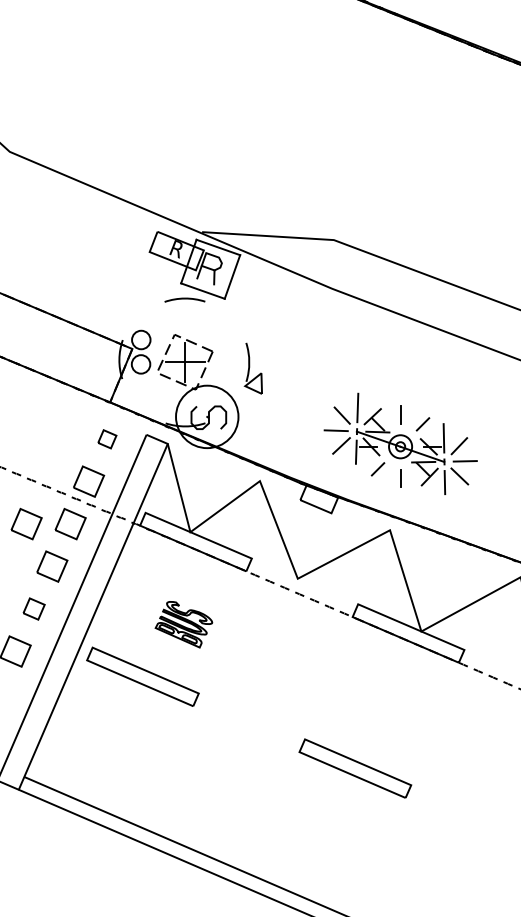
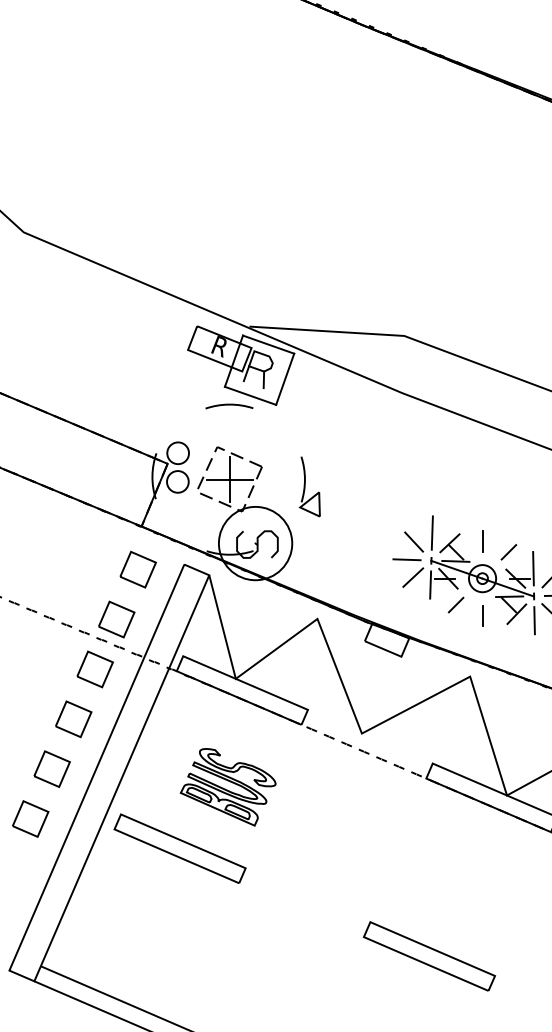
part: (107, 439) -> (138, 570), size x1.67
part: (26, 523) -> (43, 668), removed
part: (34, 608) -> (52, 768), size x1.43
part: (183, 624) -> (227, 787), size x1.43

